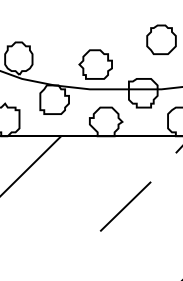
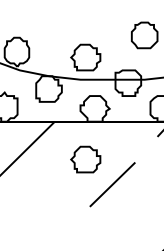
part: (95, 178) -> (85, 159), added

